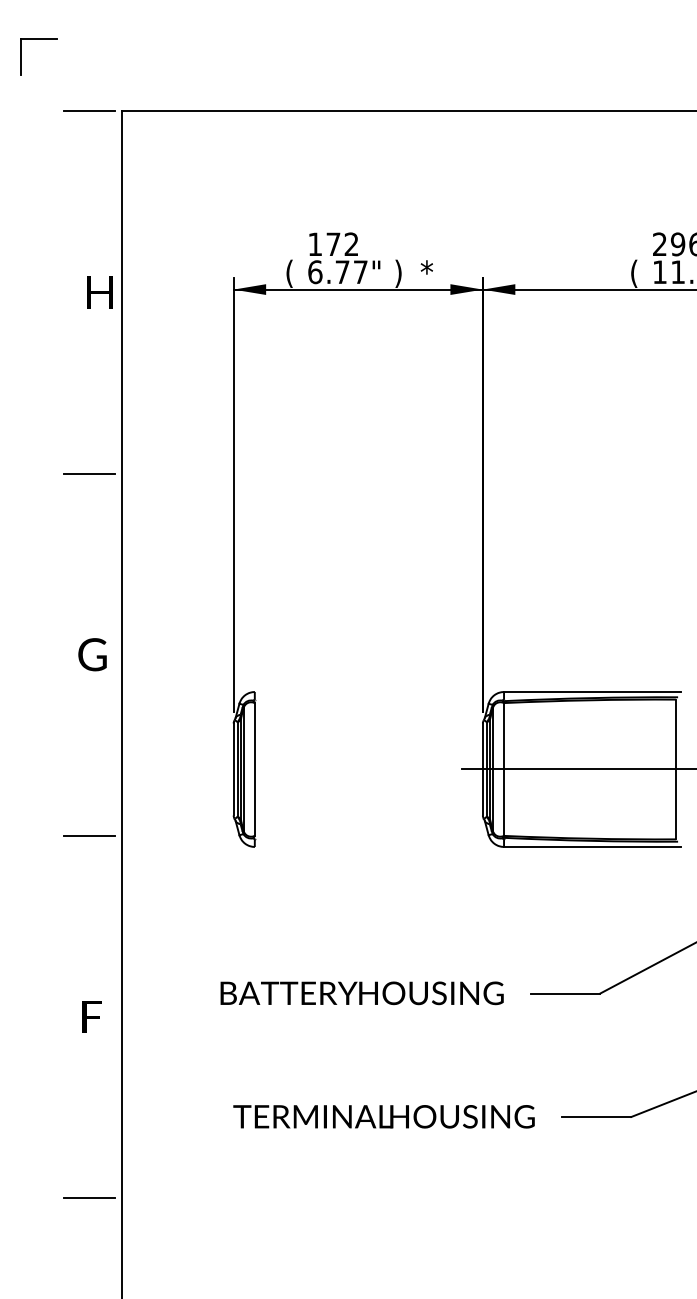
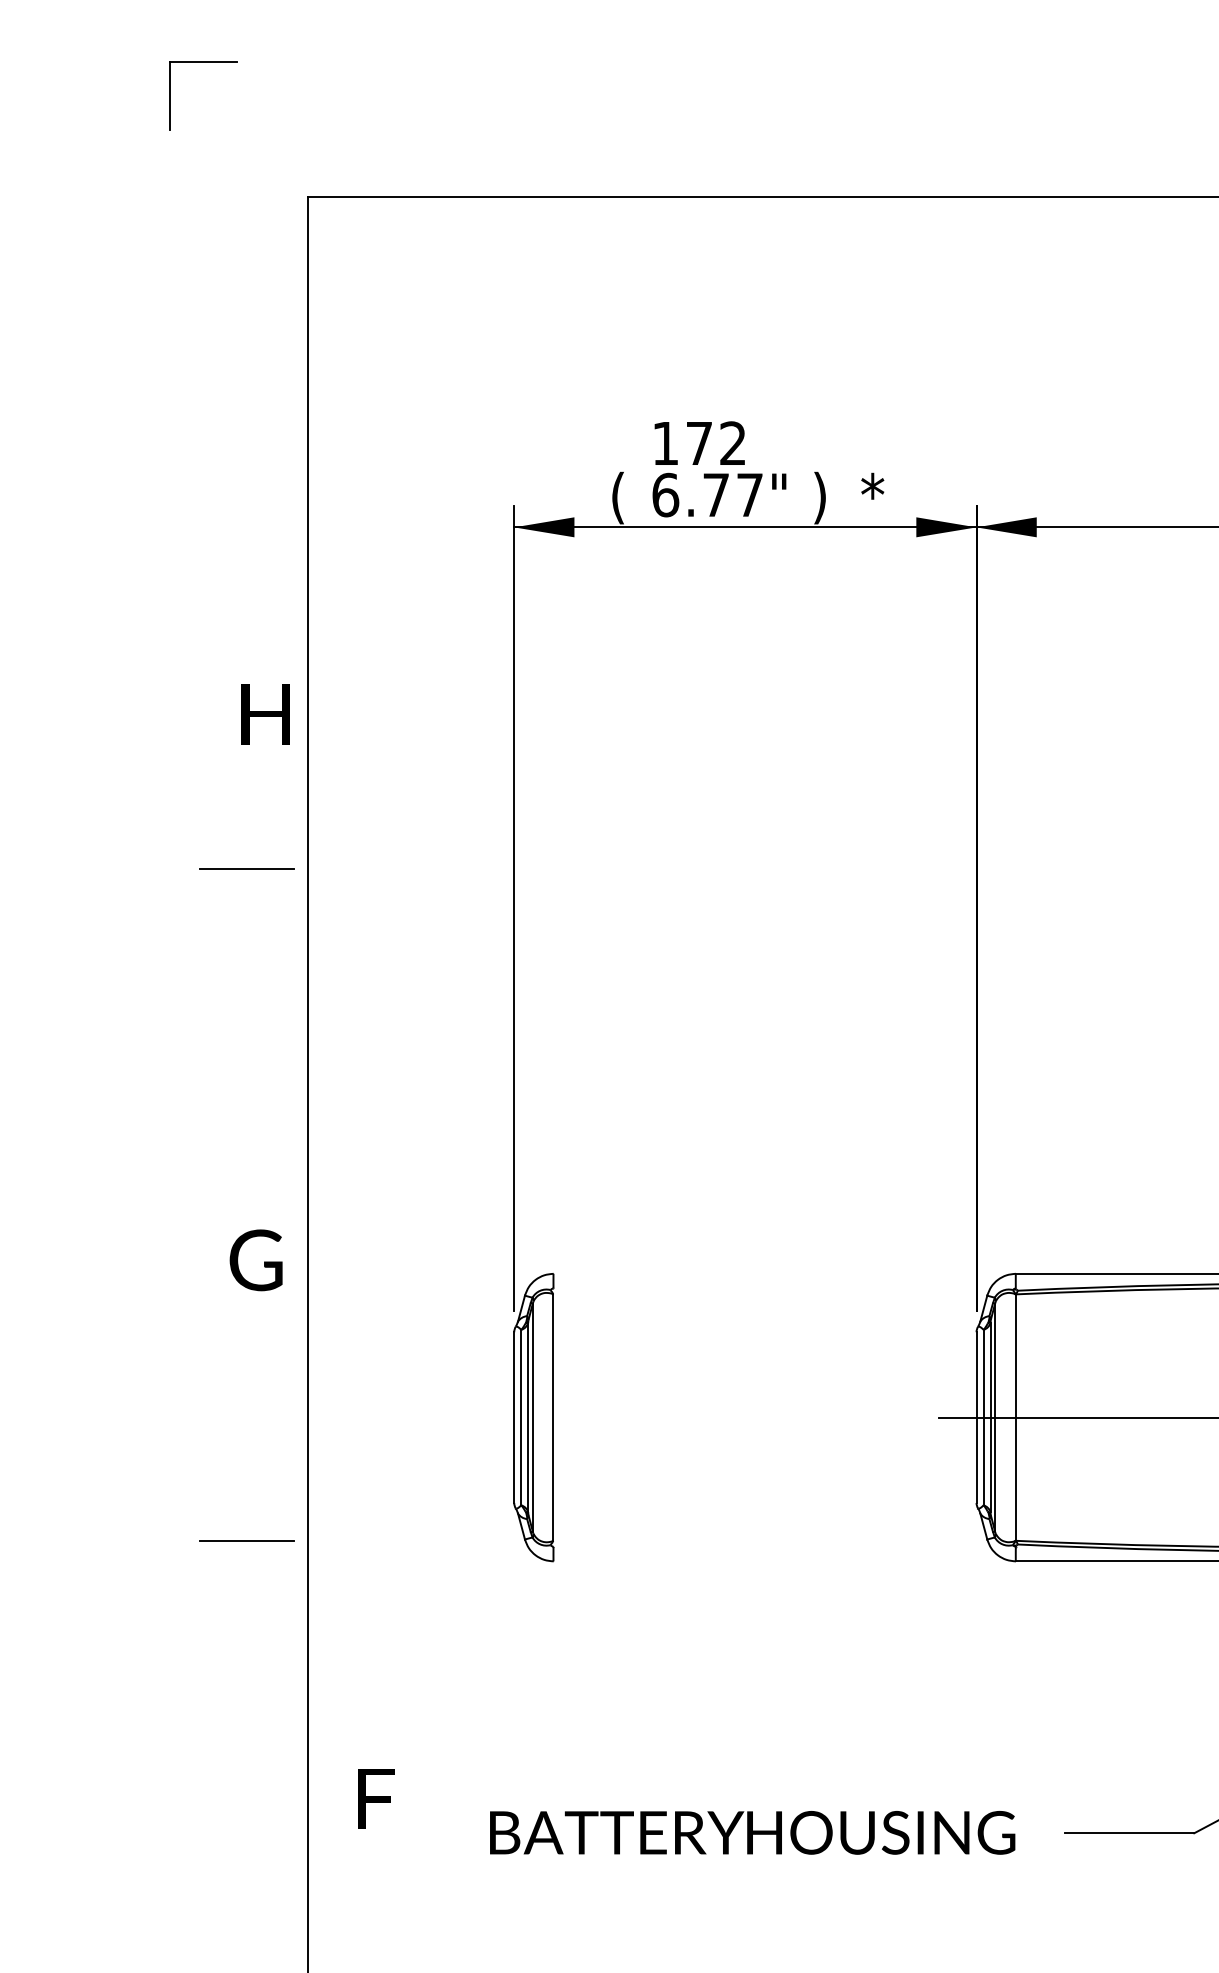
part: (38, 39) -> (202, 63), moved
line: (89, 111) -> (246, 196), removed
text: (99, 292) -> (265, 714), moved
text: (92, 654) -> (256, 1259), moved
text: (91, 1016) -> (374, 1797), moved

